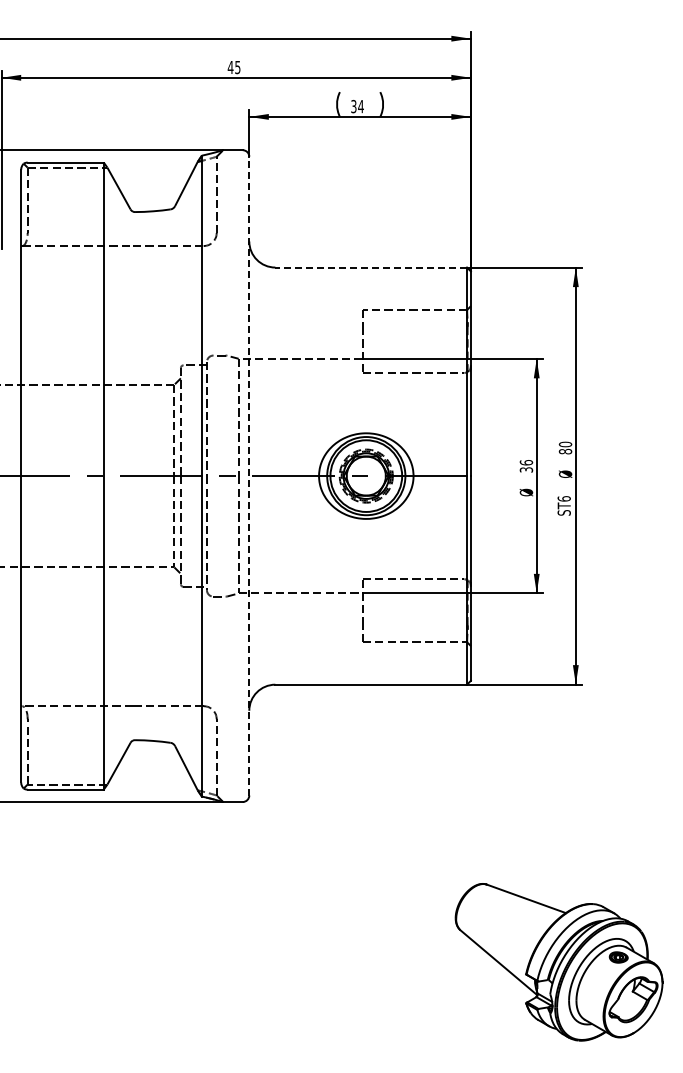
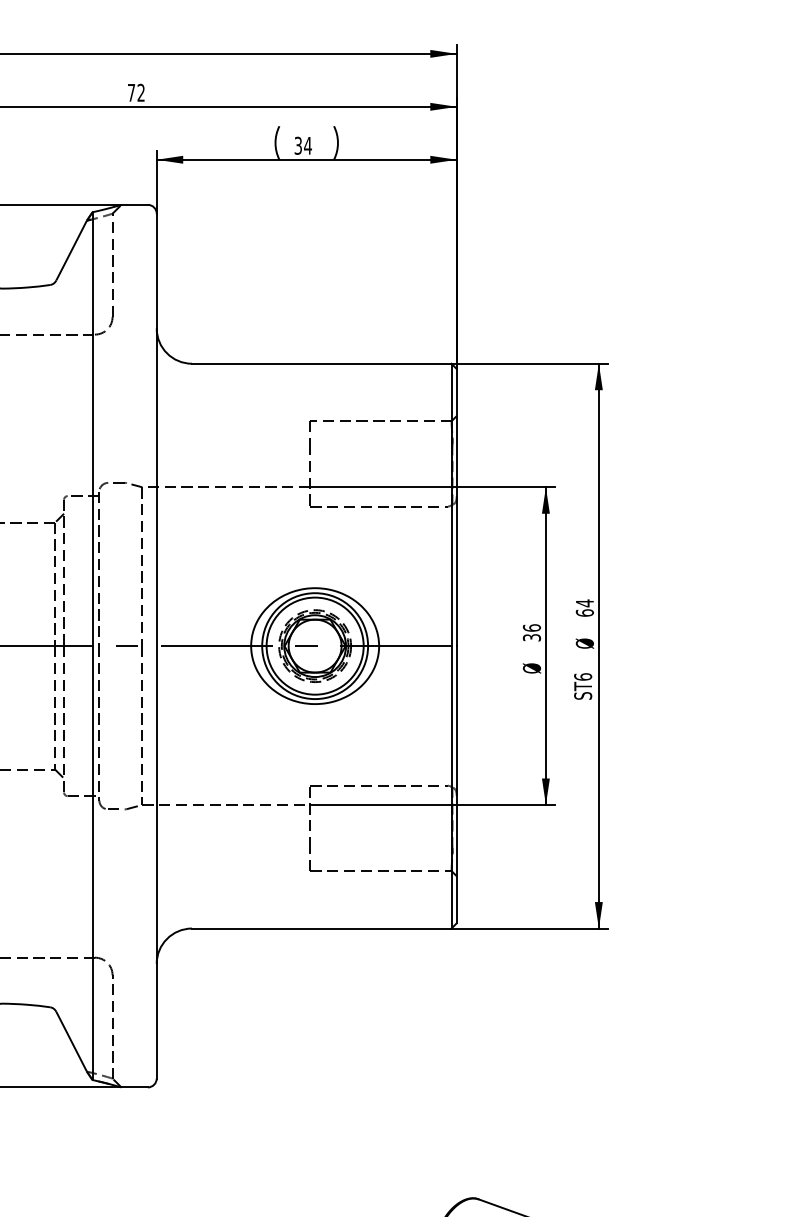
text: (233, 67) -> (135, 92), 45 -> 72
line: (371, 267) -> (322, 363), dashed -> solid
text: (565, 447) -> (584, 607), 80 -> 64
line: (249, 475) -> (156, 645), dashed -> solid

